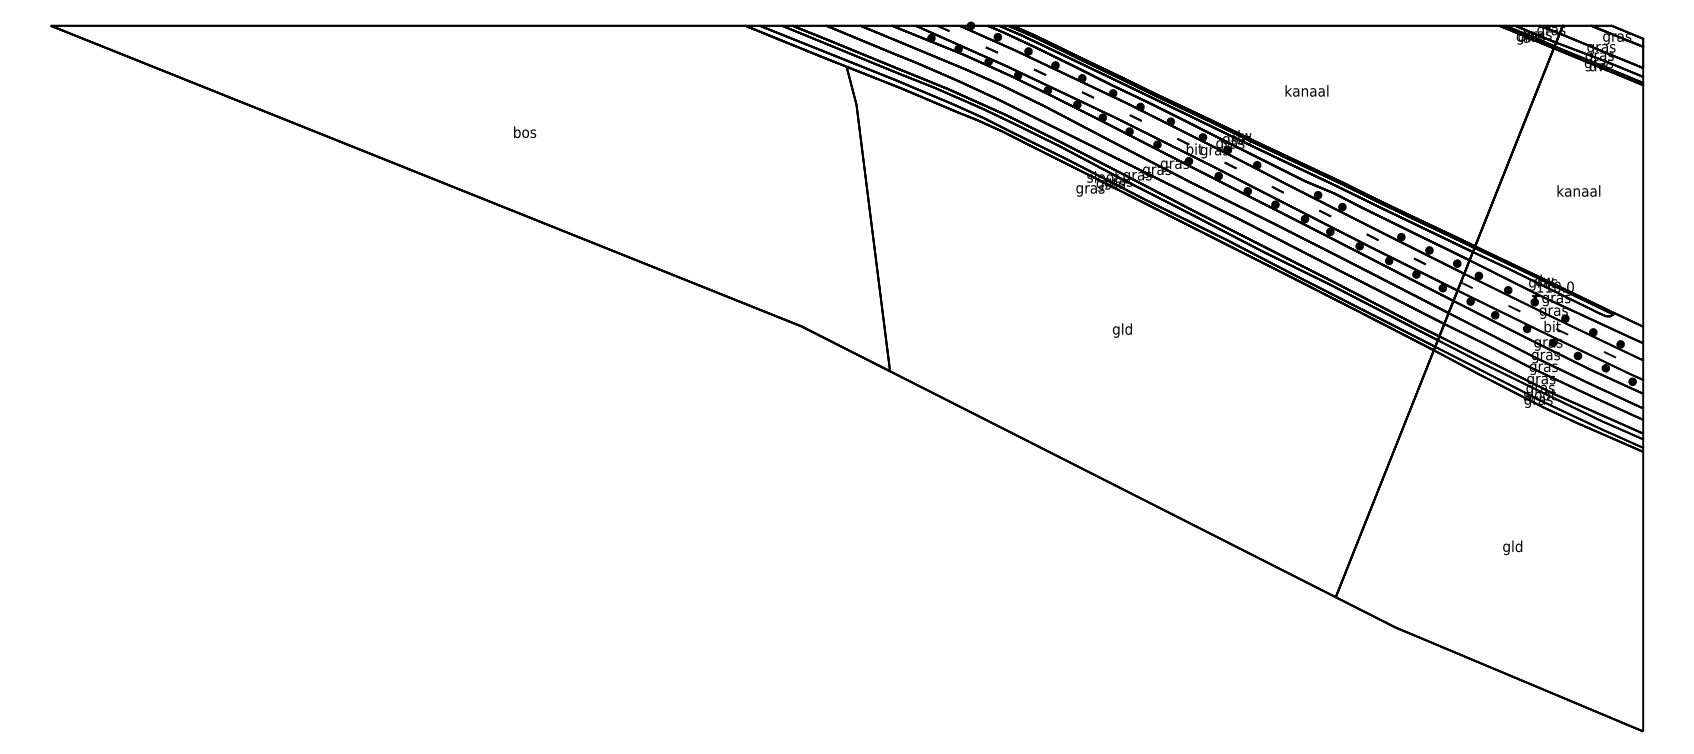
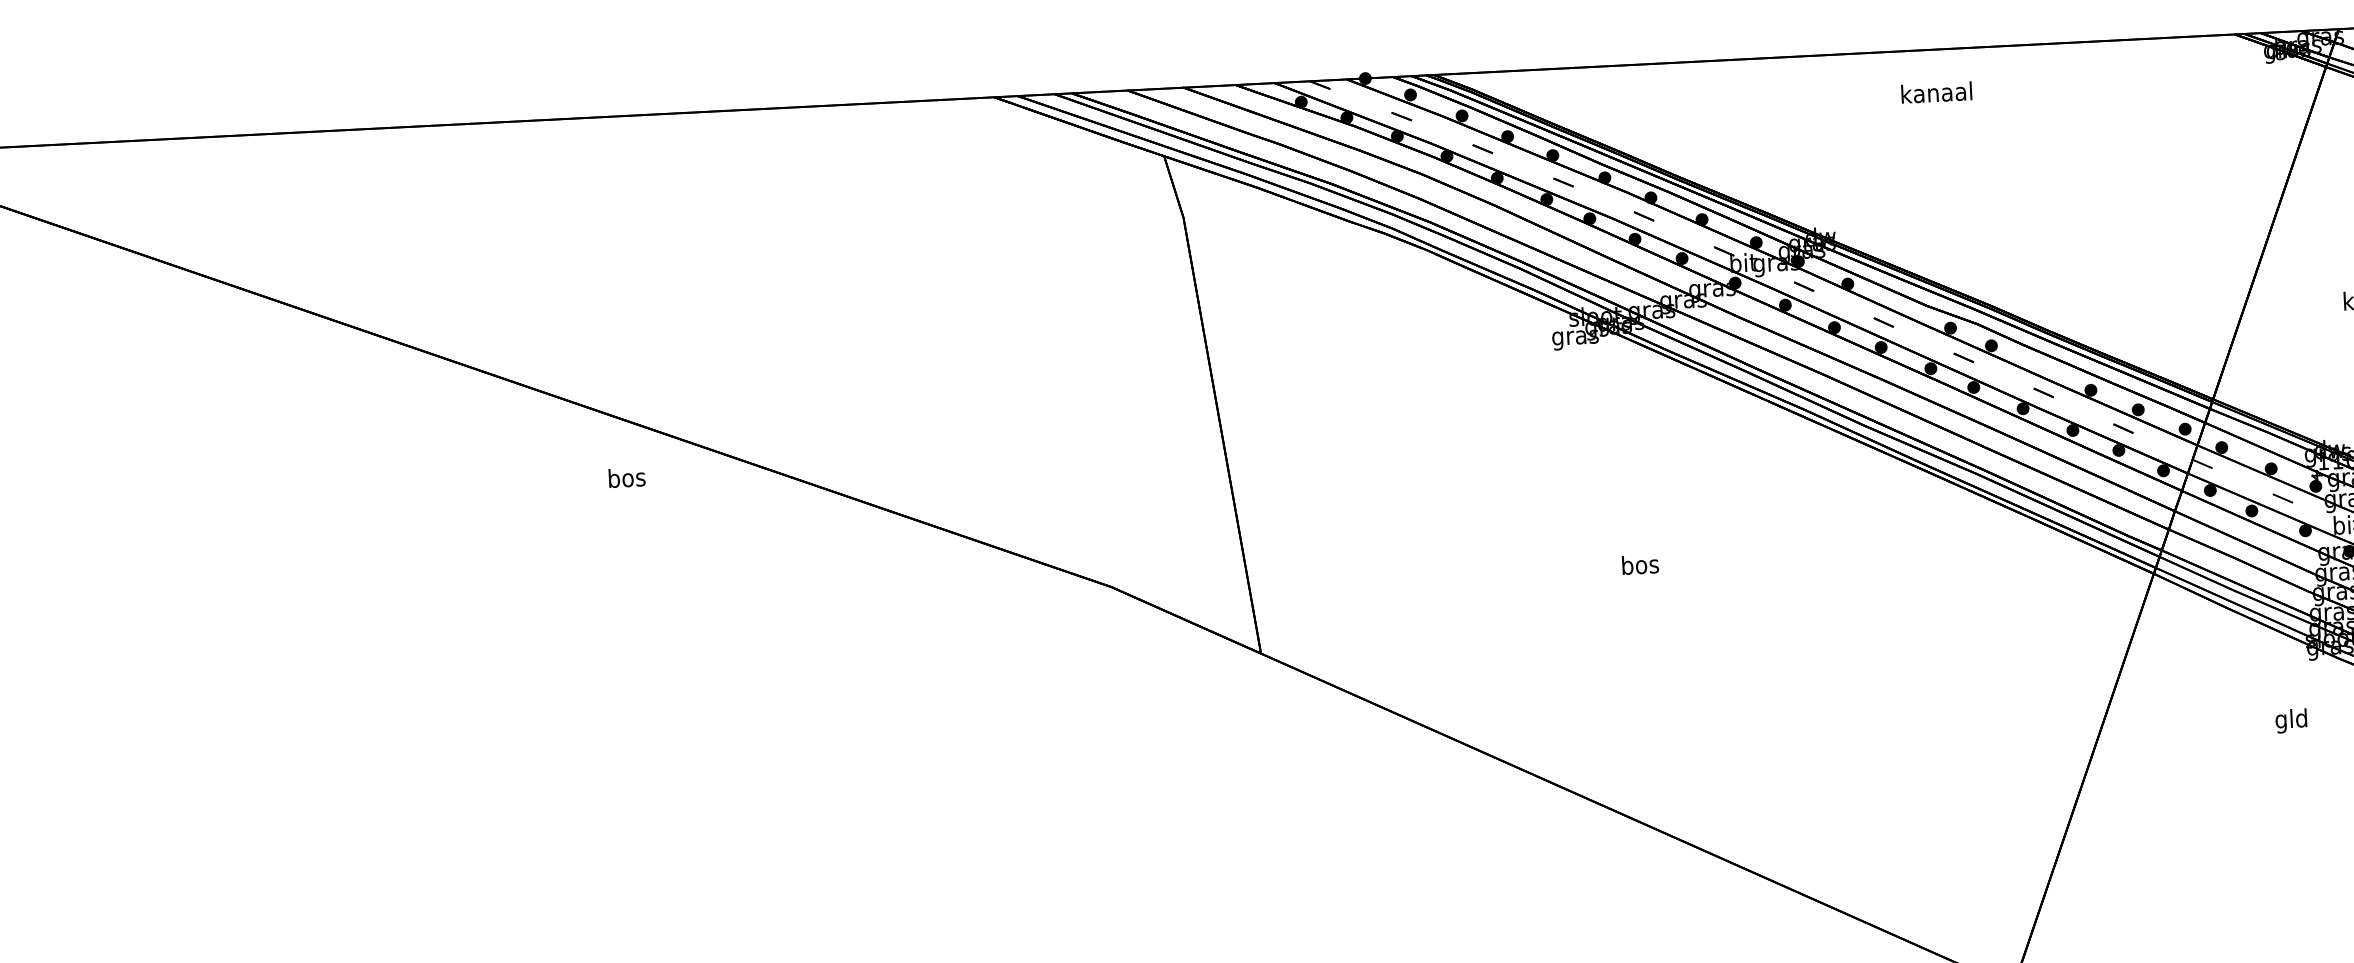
text: (1306, 90) -> (1935, 91), moved
text: (525, 131) -> (627, 476), moved
text: (1122, 330) -> (1639, 567), gld -> bos
text: (1512, 547) -> (2290, 720), moved

